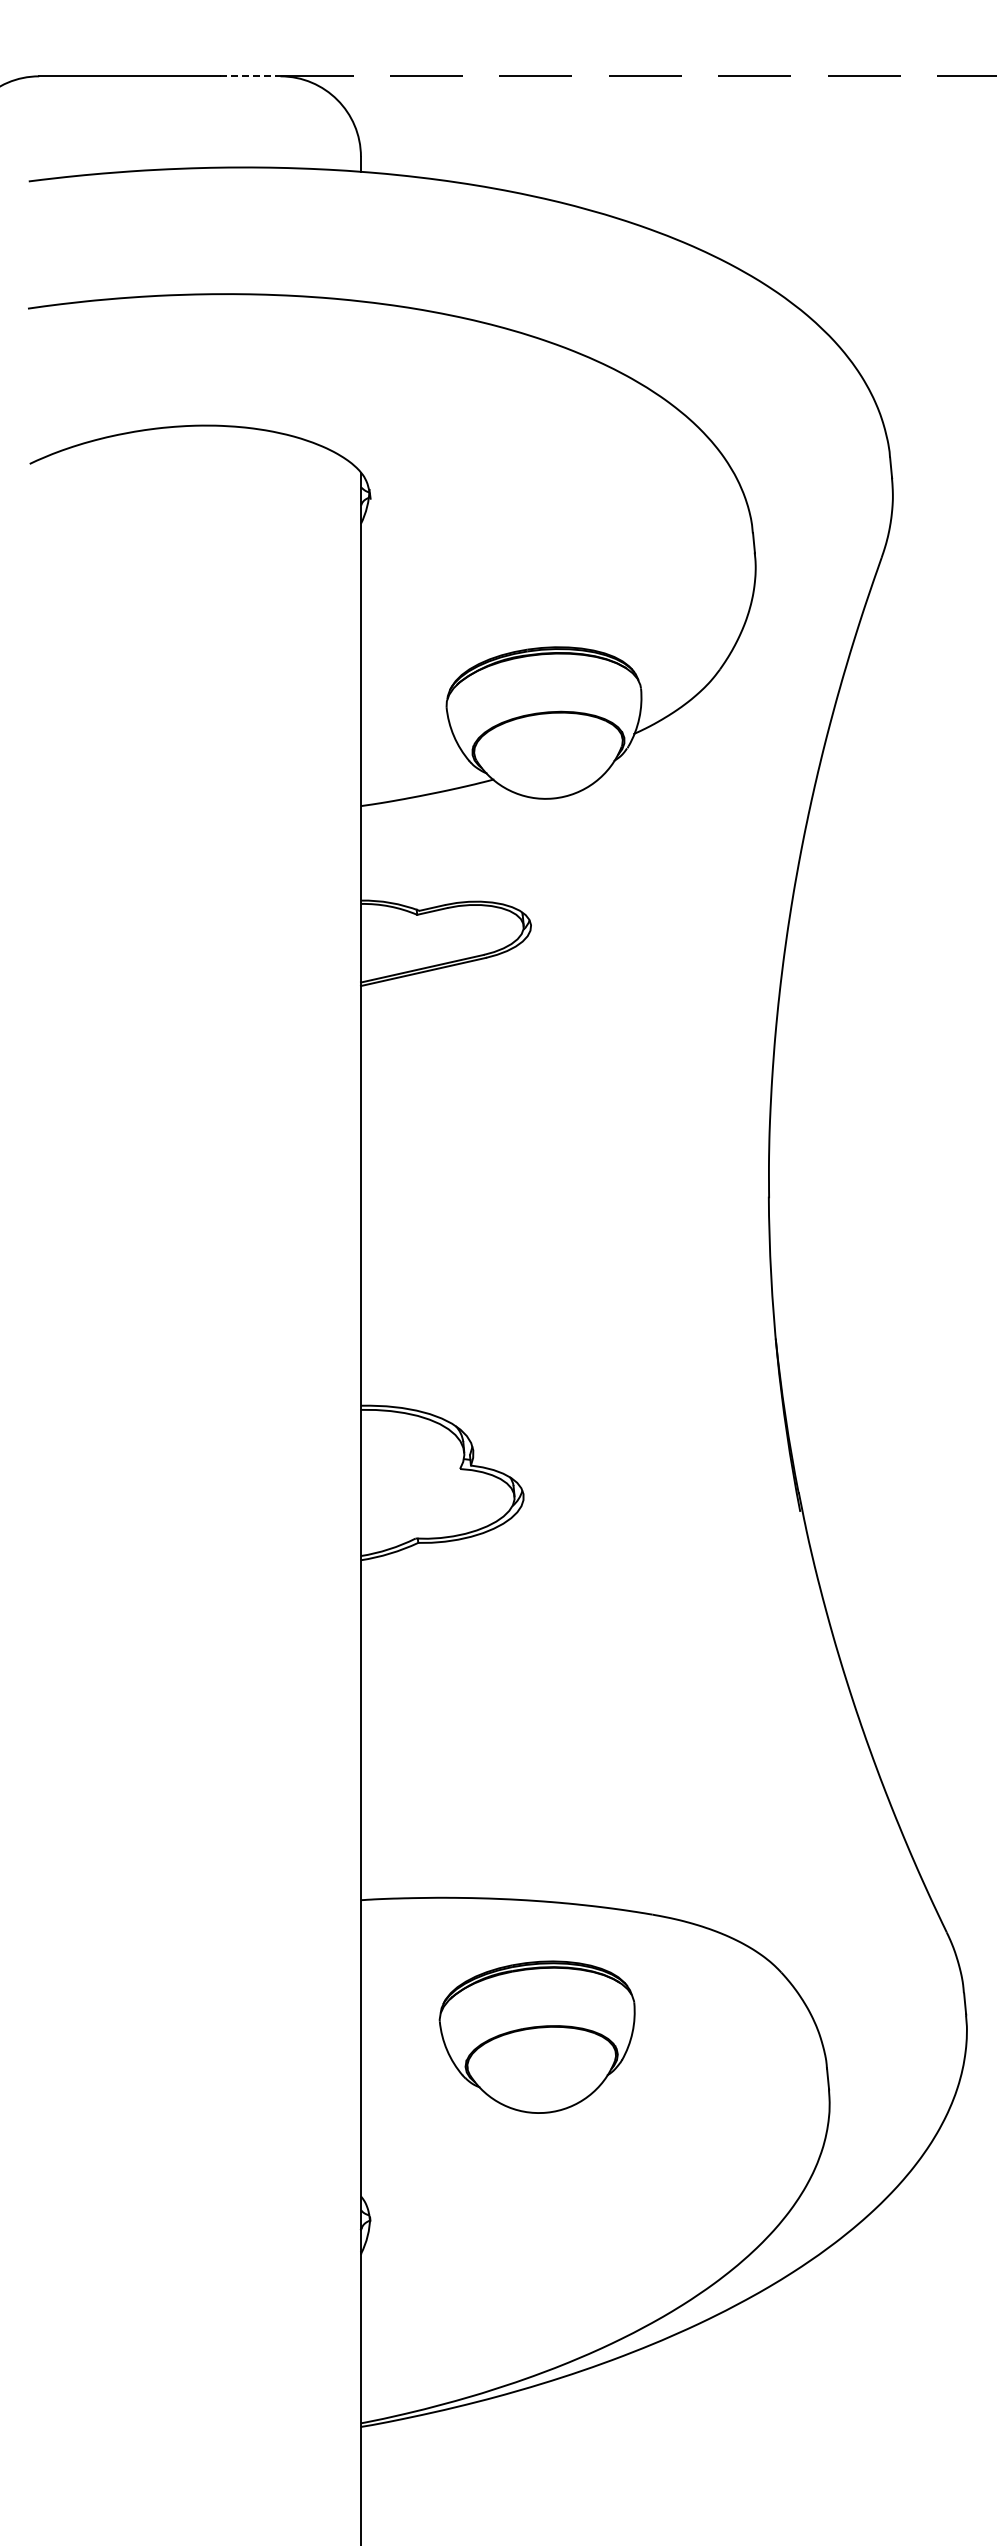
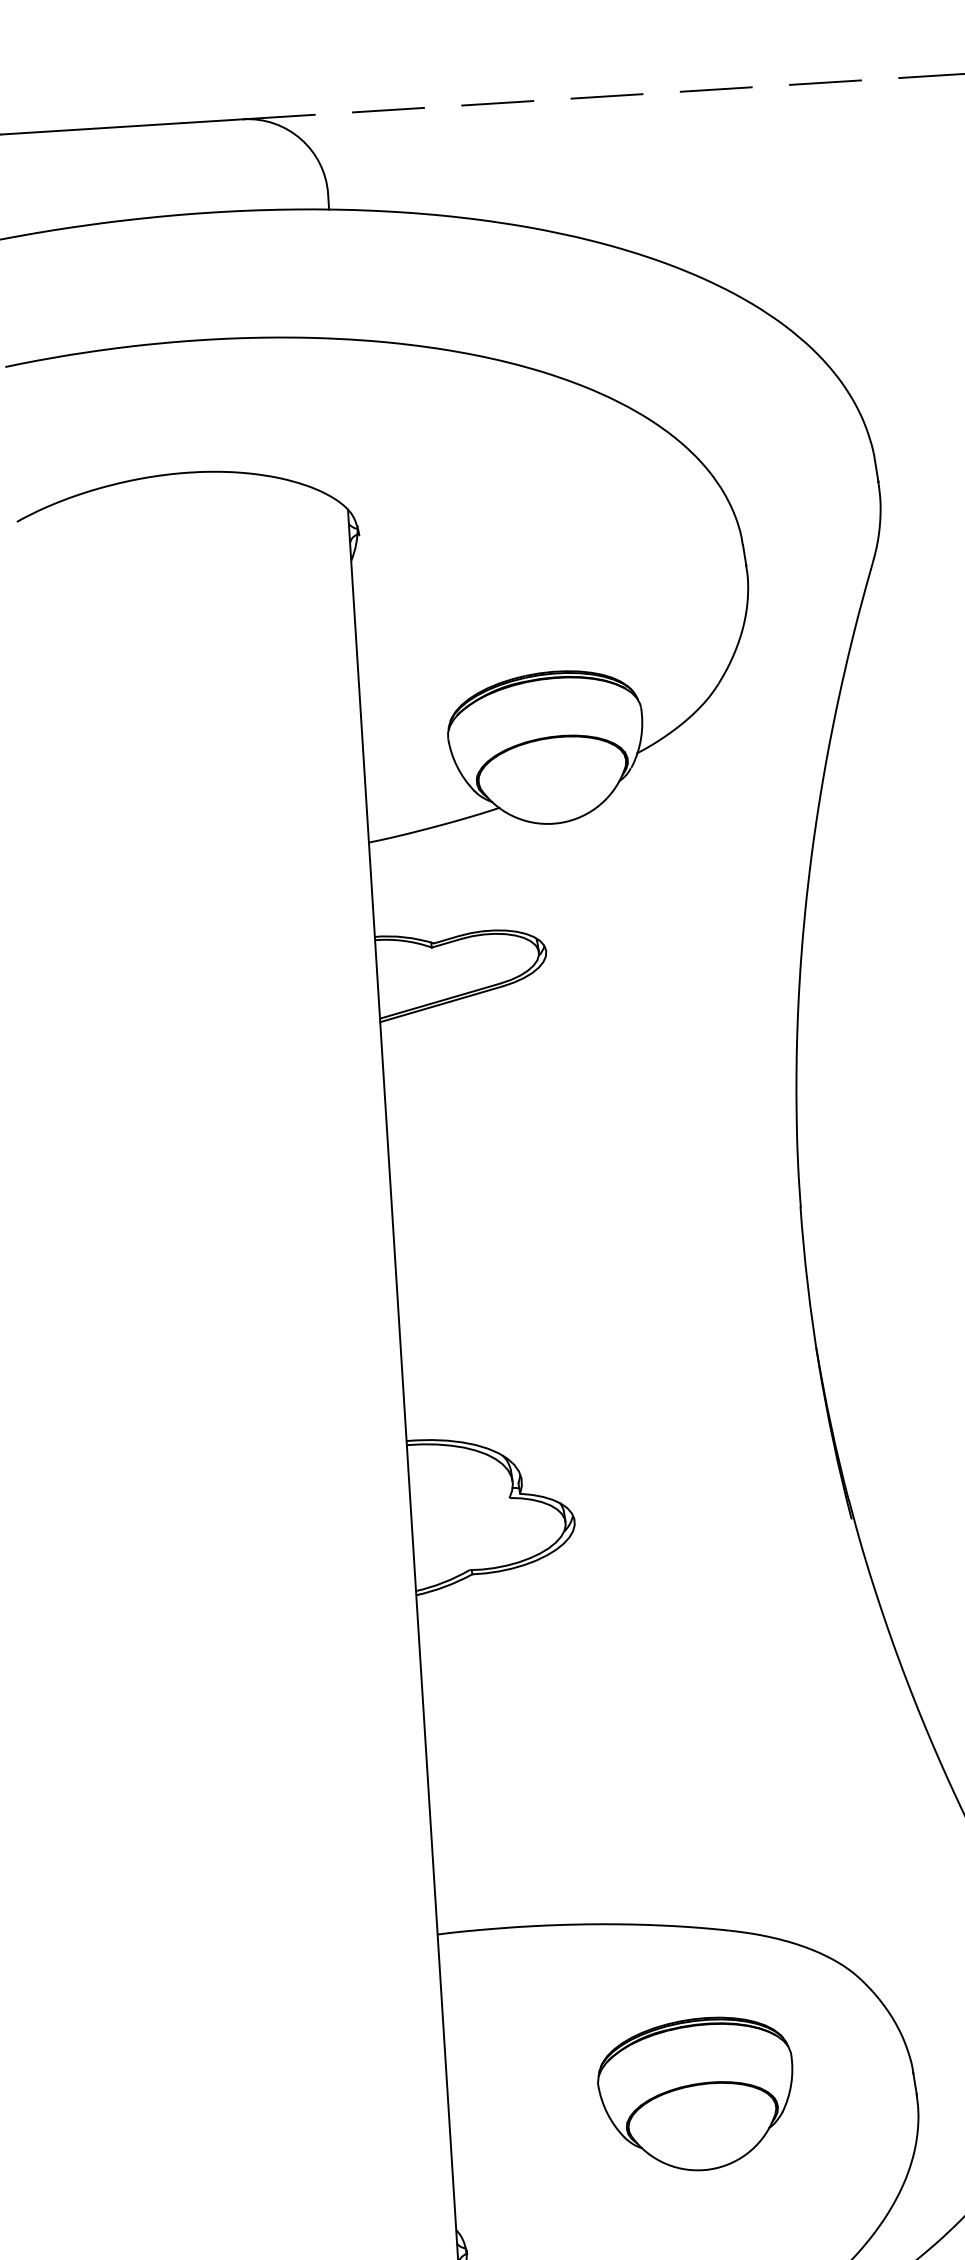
line: (250, 76) -> (212, 121), dashed -> solid
part: (536, 2036) -> (695, 2093), moved

